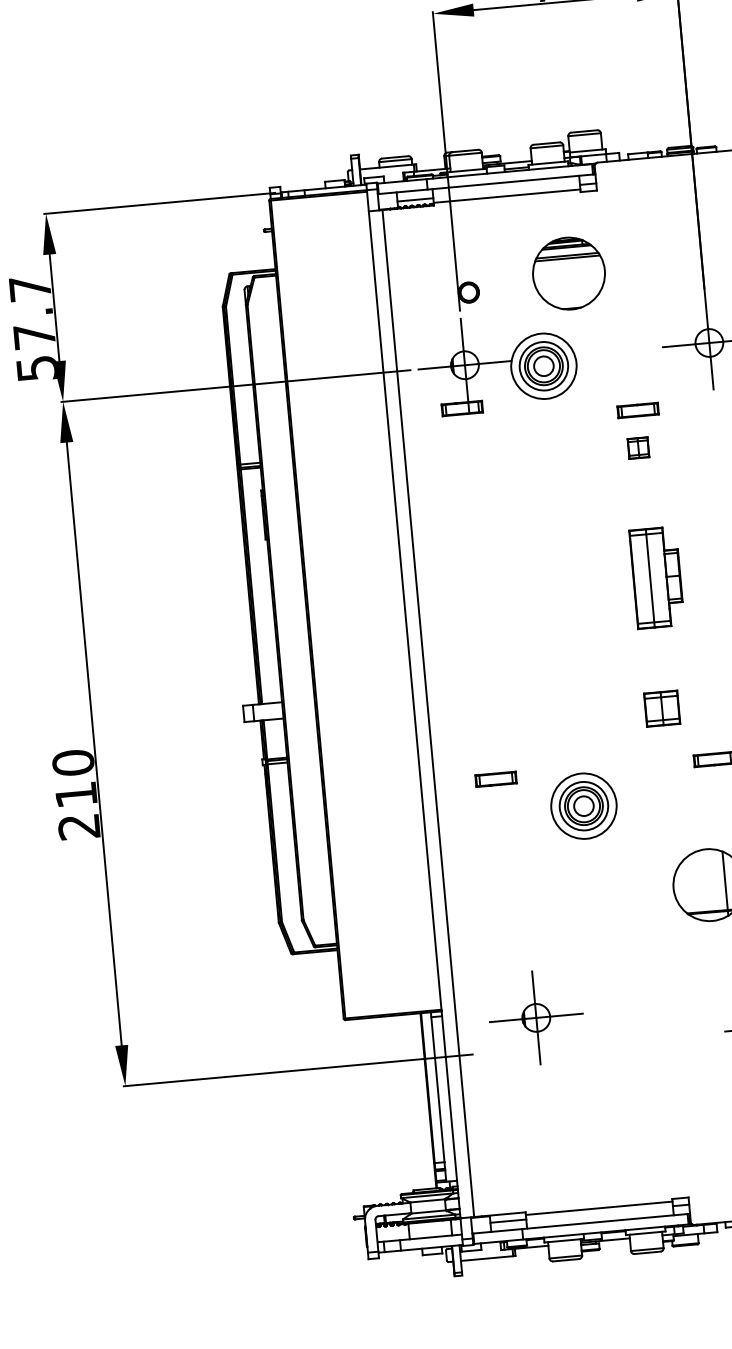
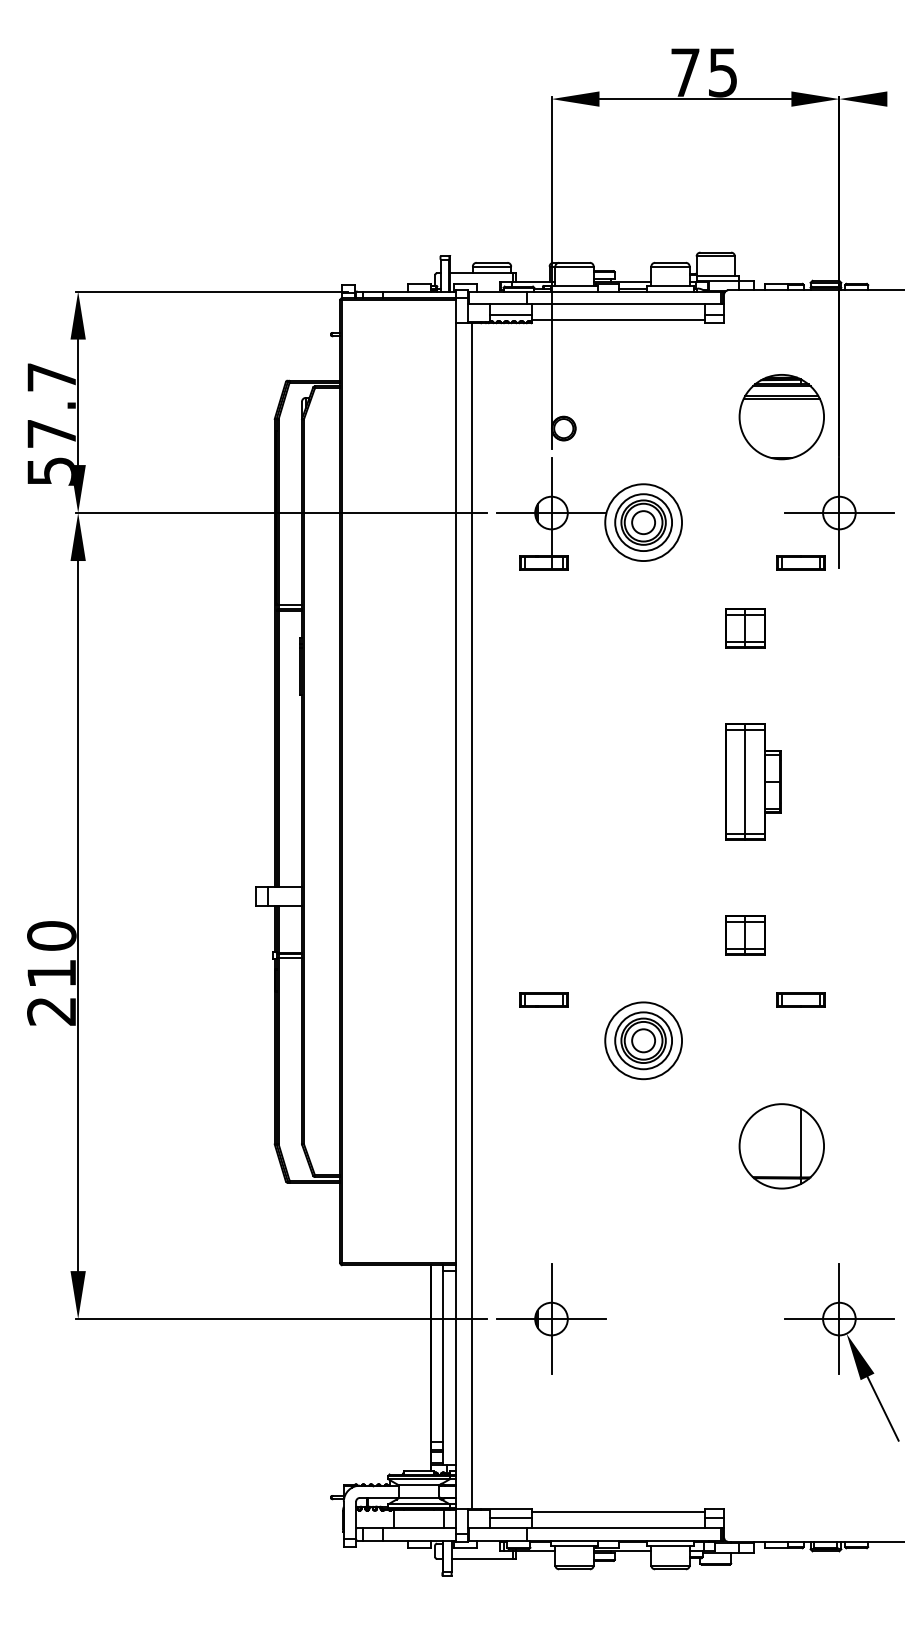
part: (568, 274) -> (781, 417), moved
part: (637, 409) -> (800, 562), moved
part: (638, 448) -> (745, 628), size x1.67
part: (536, 1017) -> (551, 1318), moved

